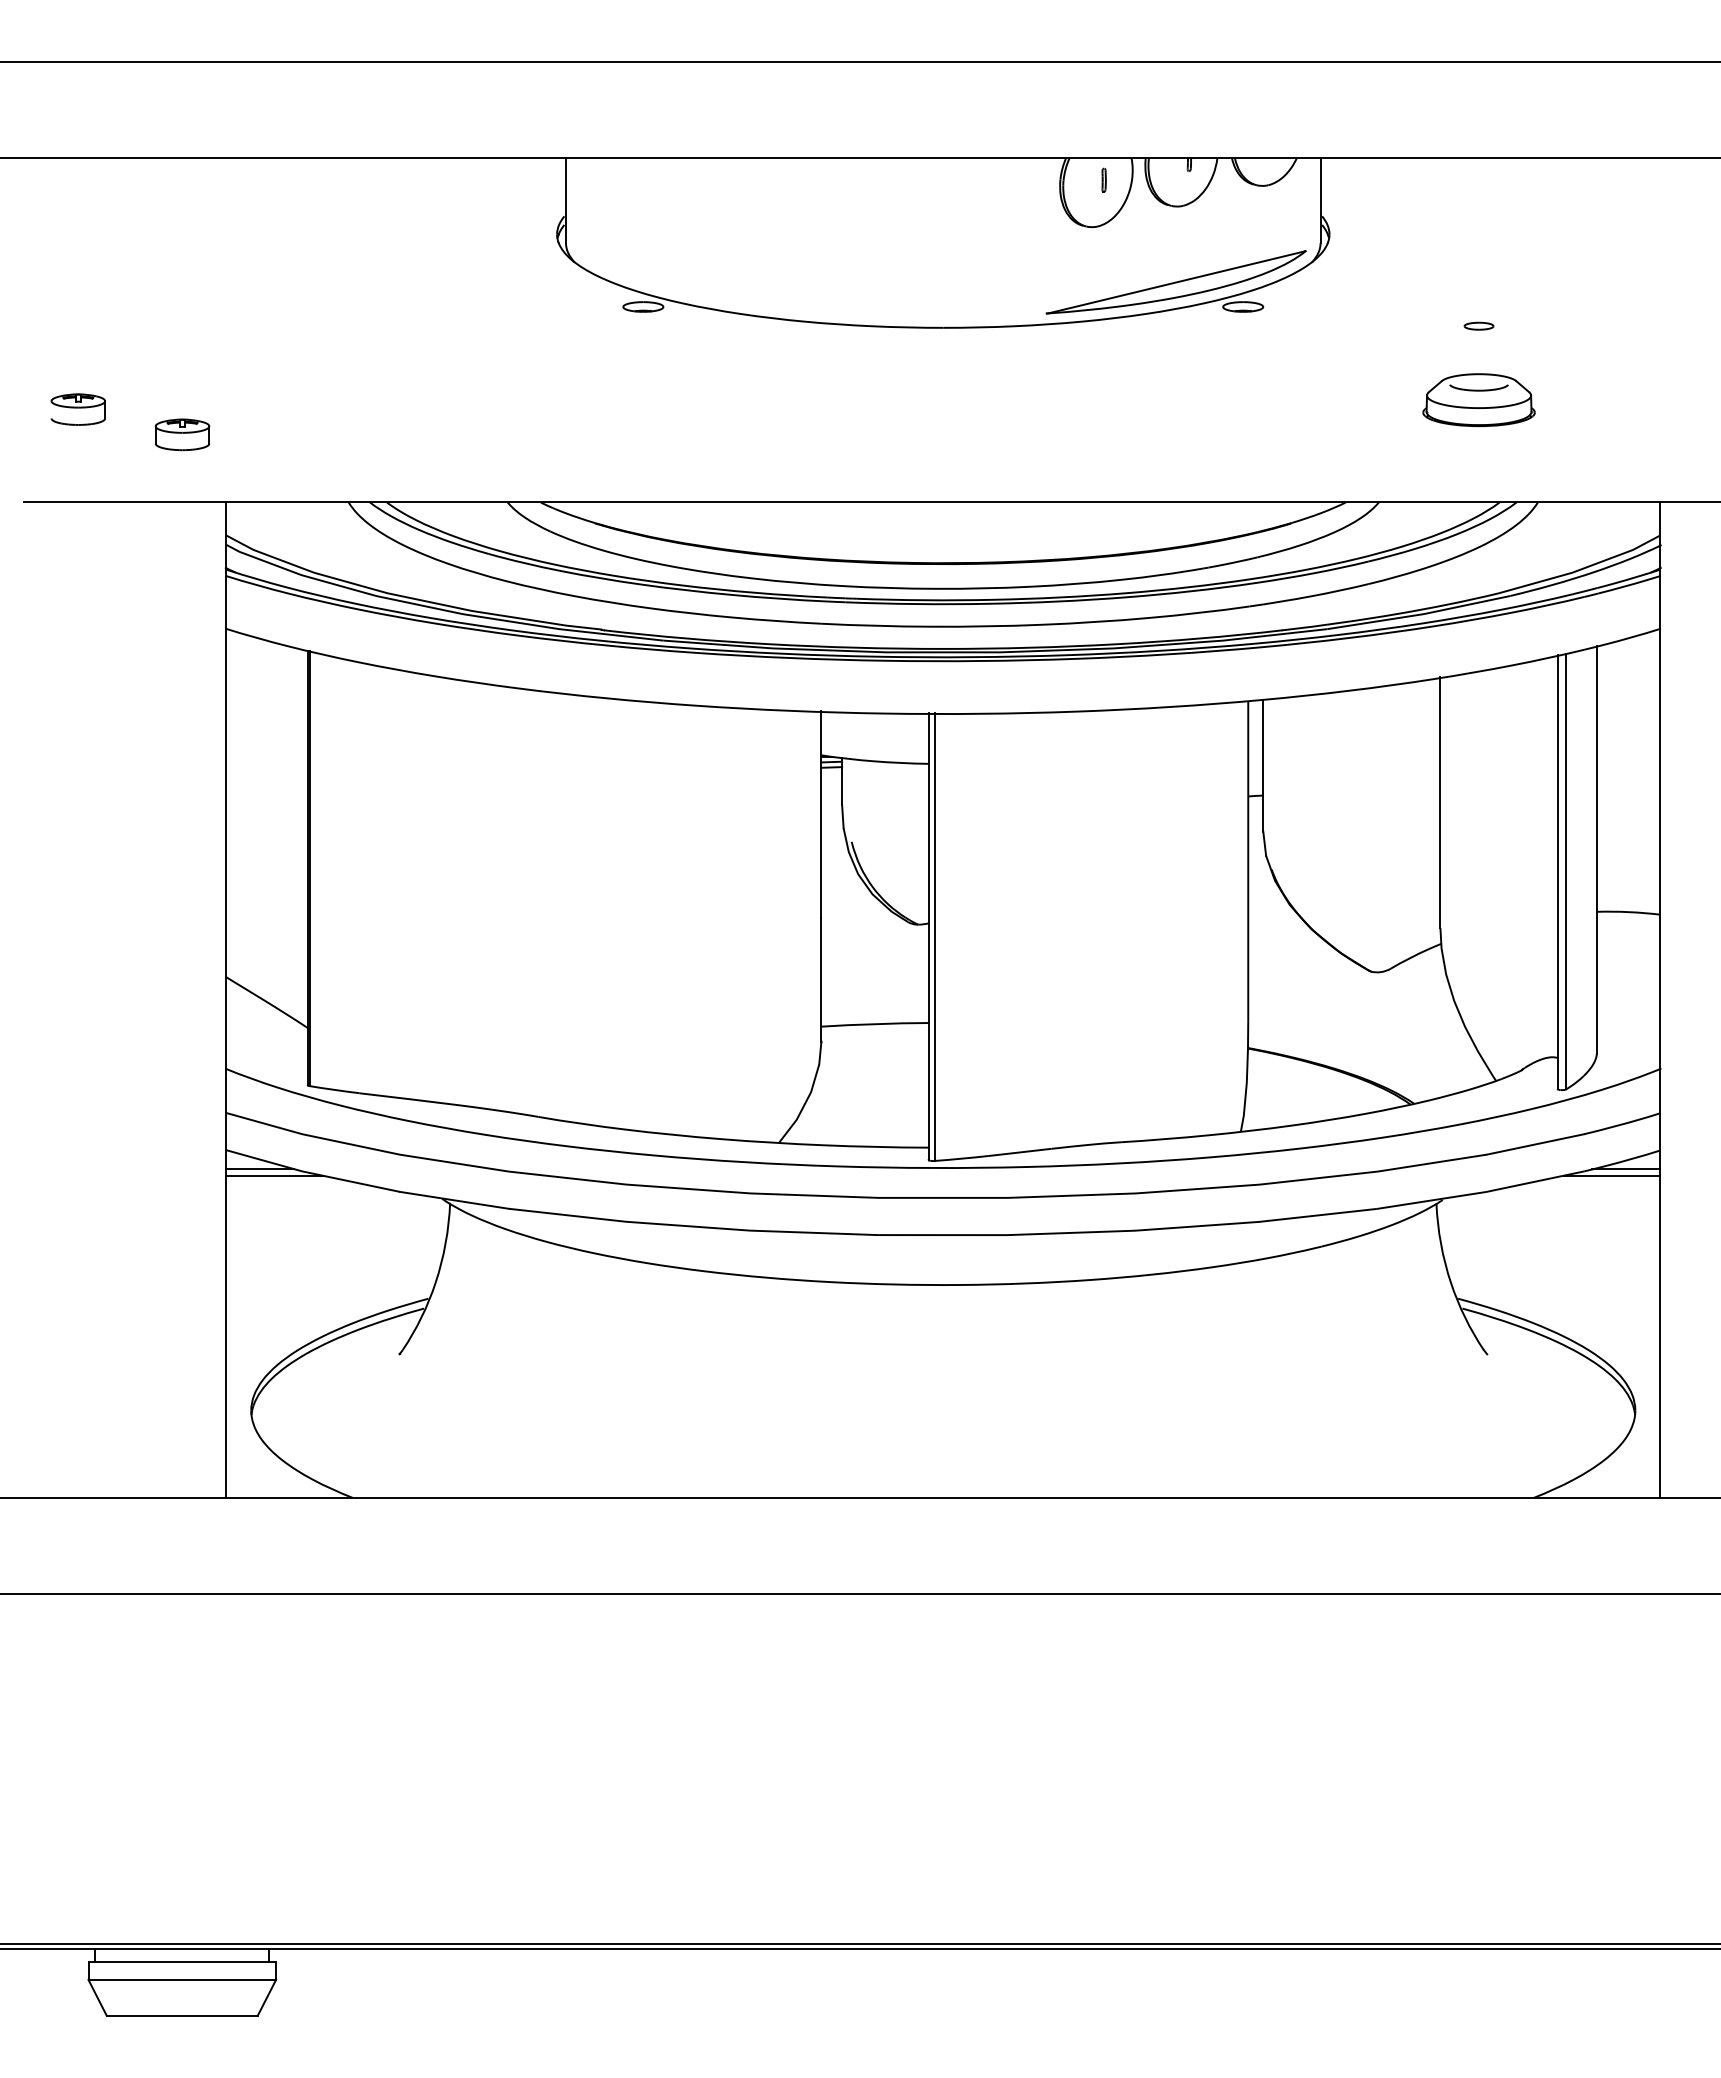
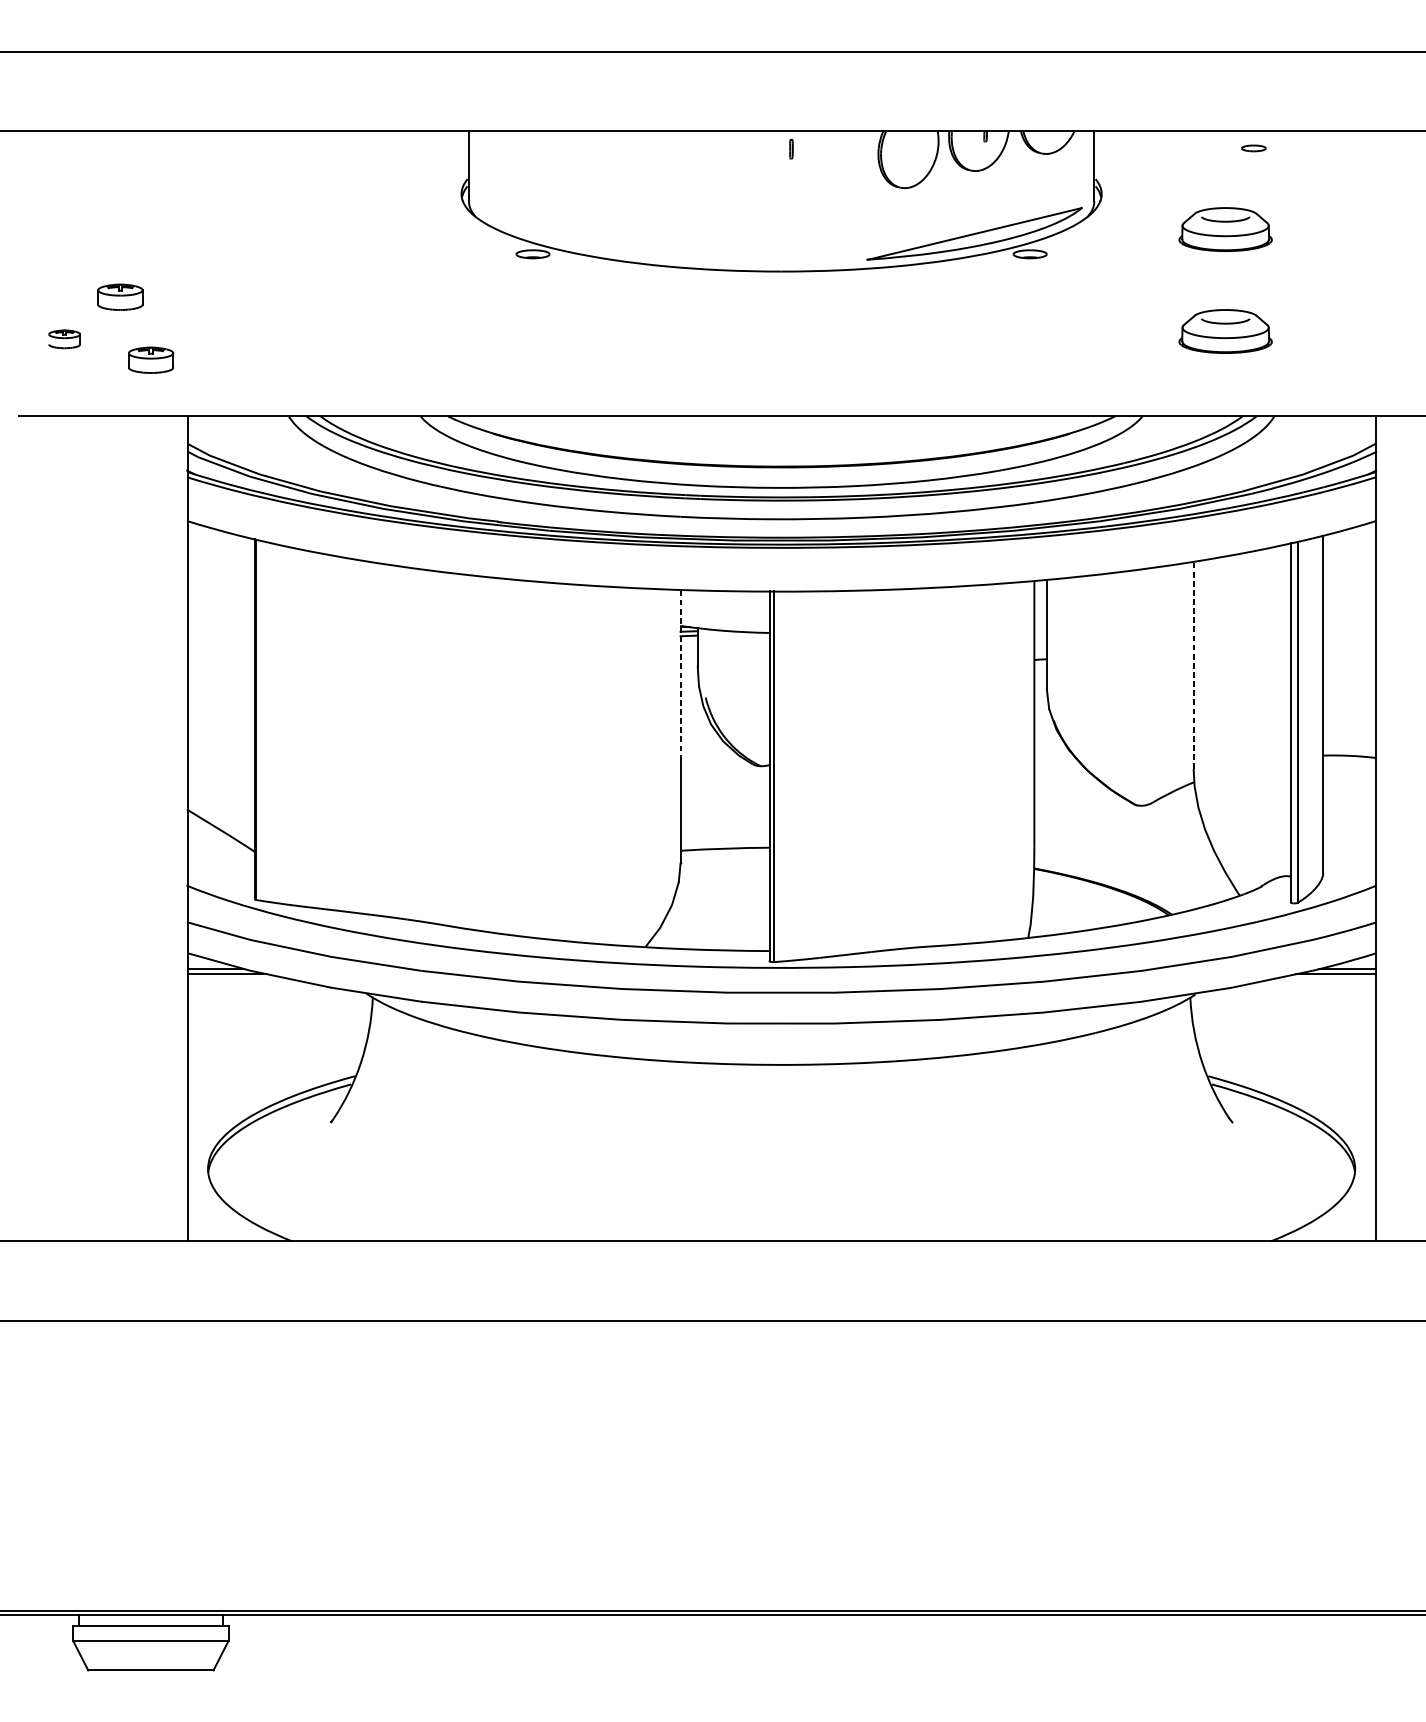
part: (1103, 179) -> (790, 148), moved
part: (1478, 277) -> (1225, 229), added
part: (1478, 325) -> (1253, 147), moved
part: (145, 358) -> (120, 297), added
part: (77, 409) -> (64, 339), size x0.7
line: (1440, 802) -> (1193, 664), solid -> dashed
line: (821, 814) -> (680, 674), solid -> dashed

